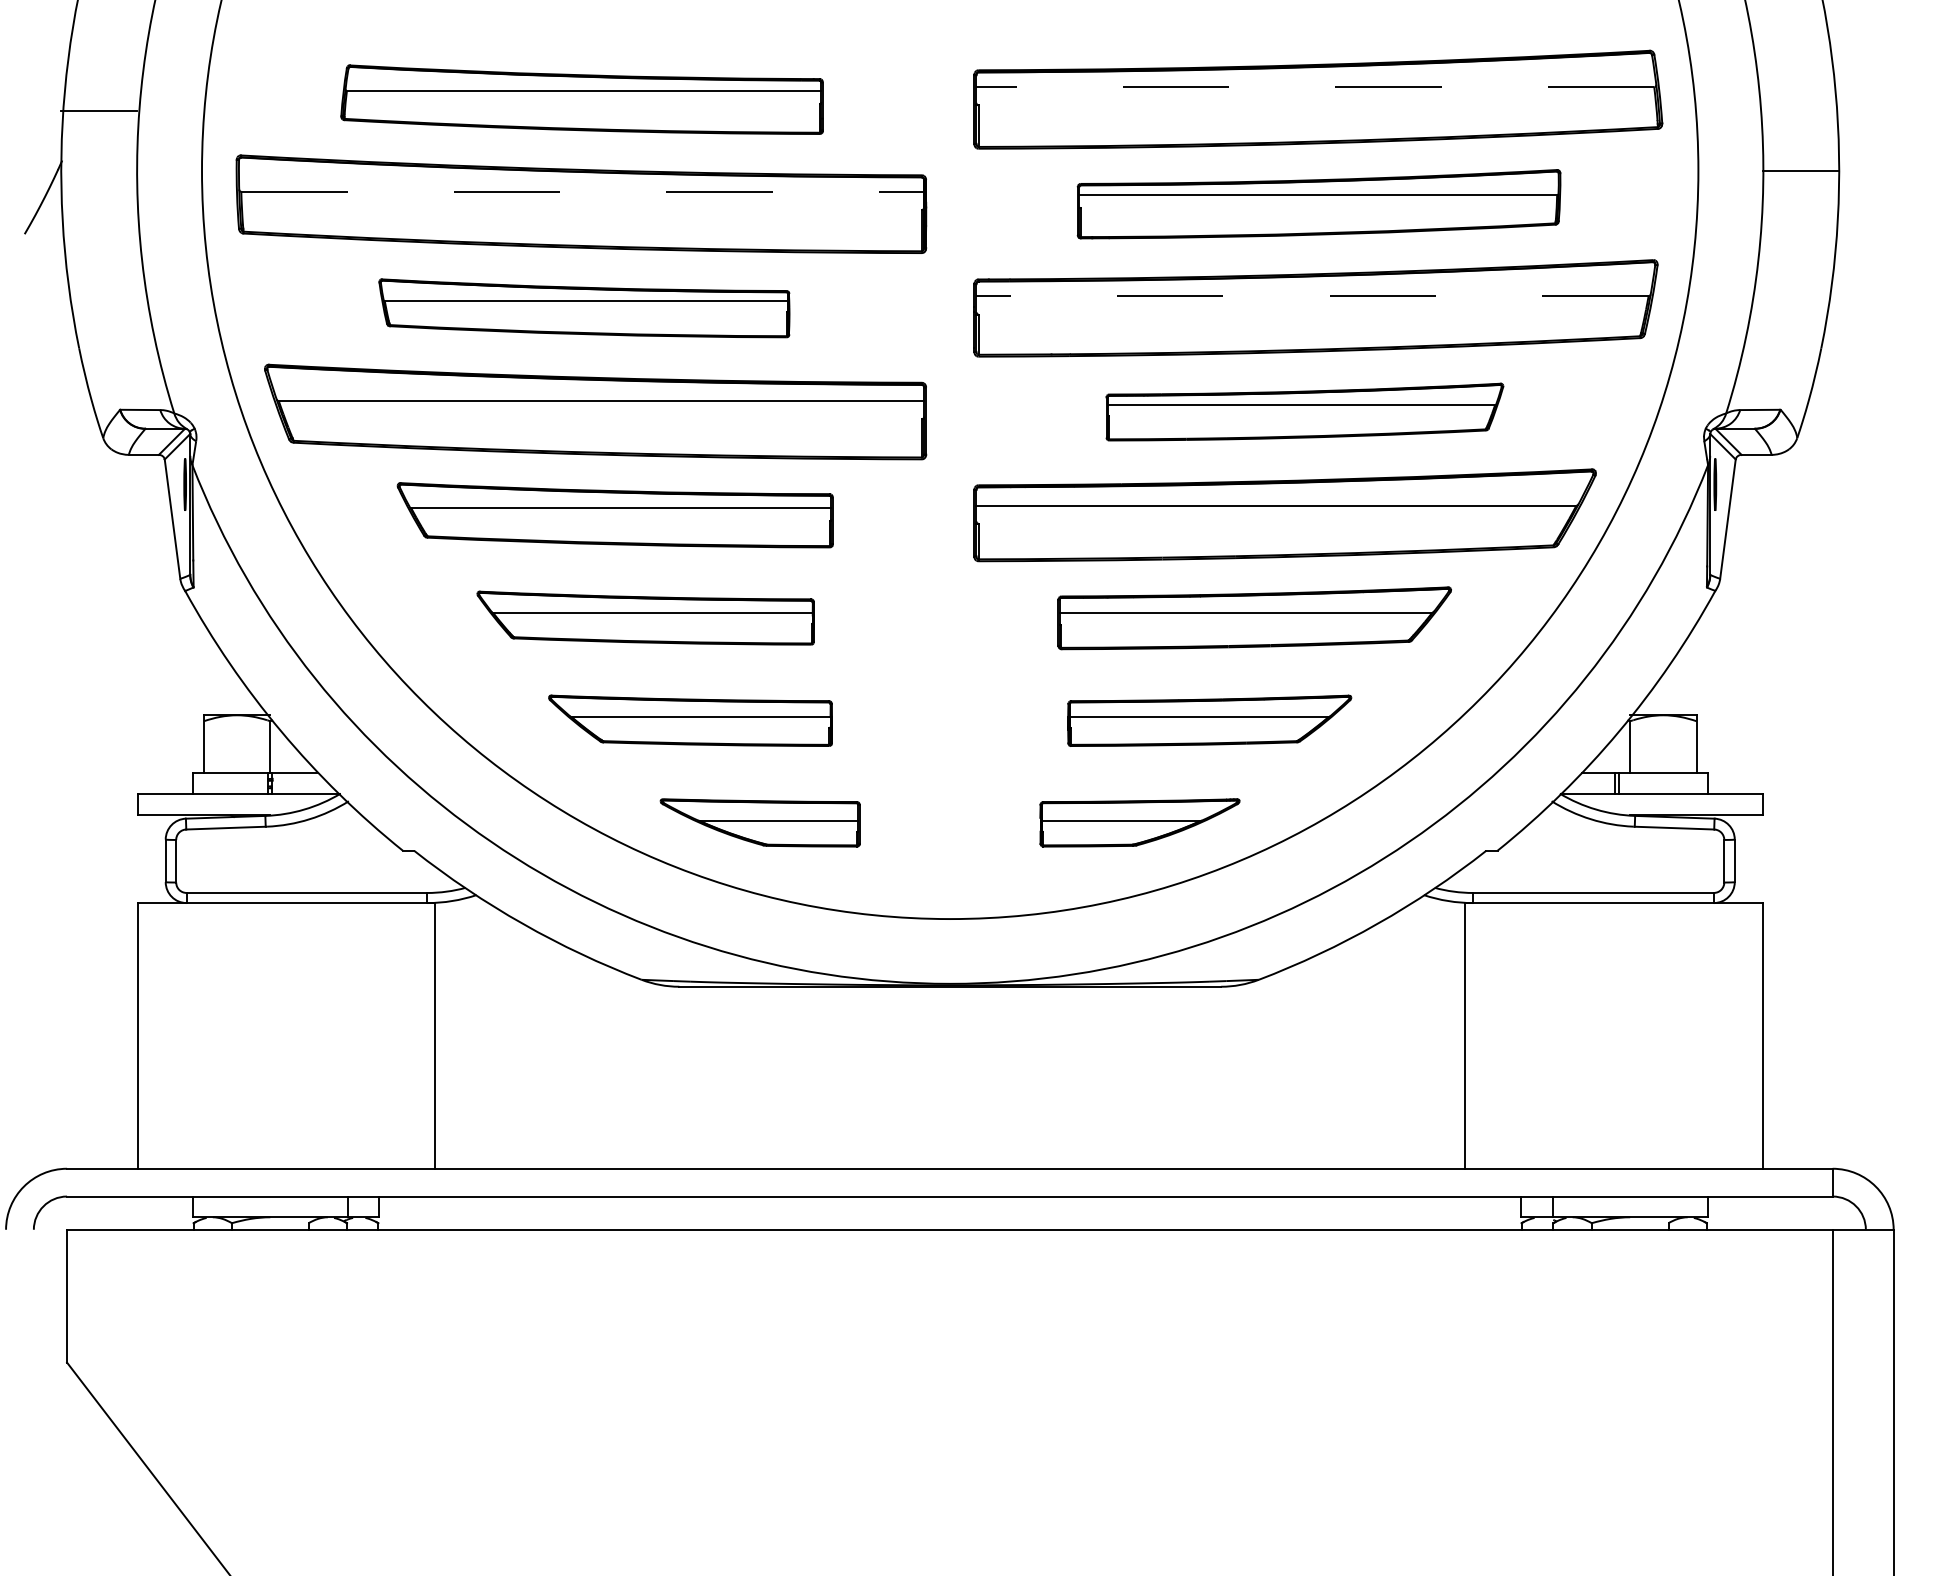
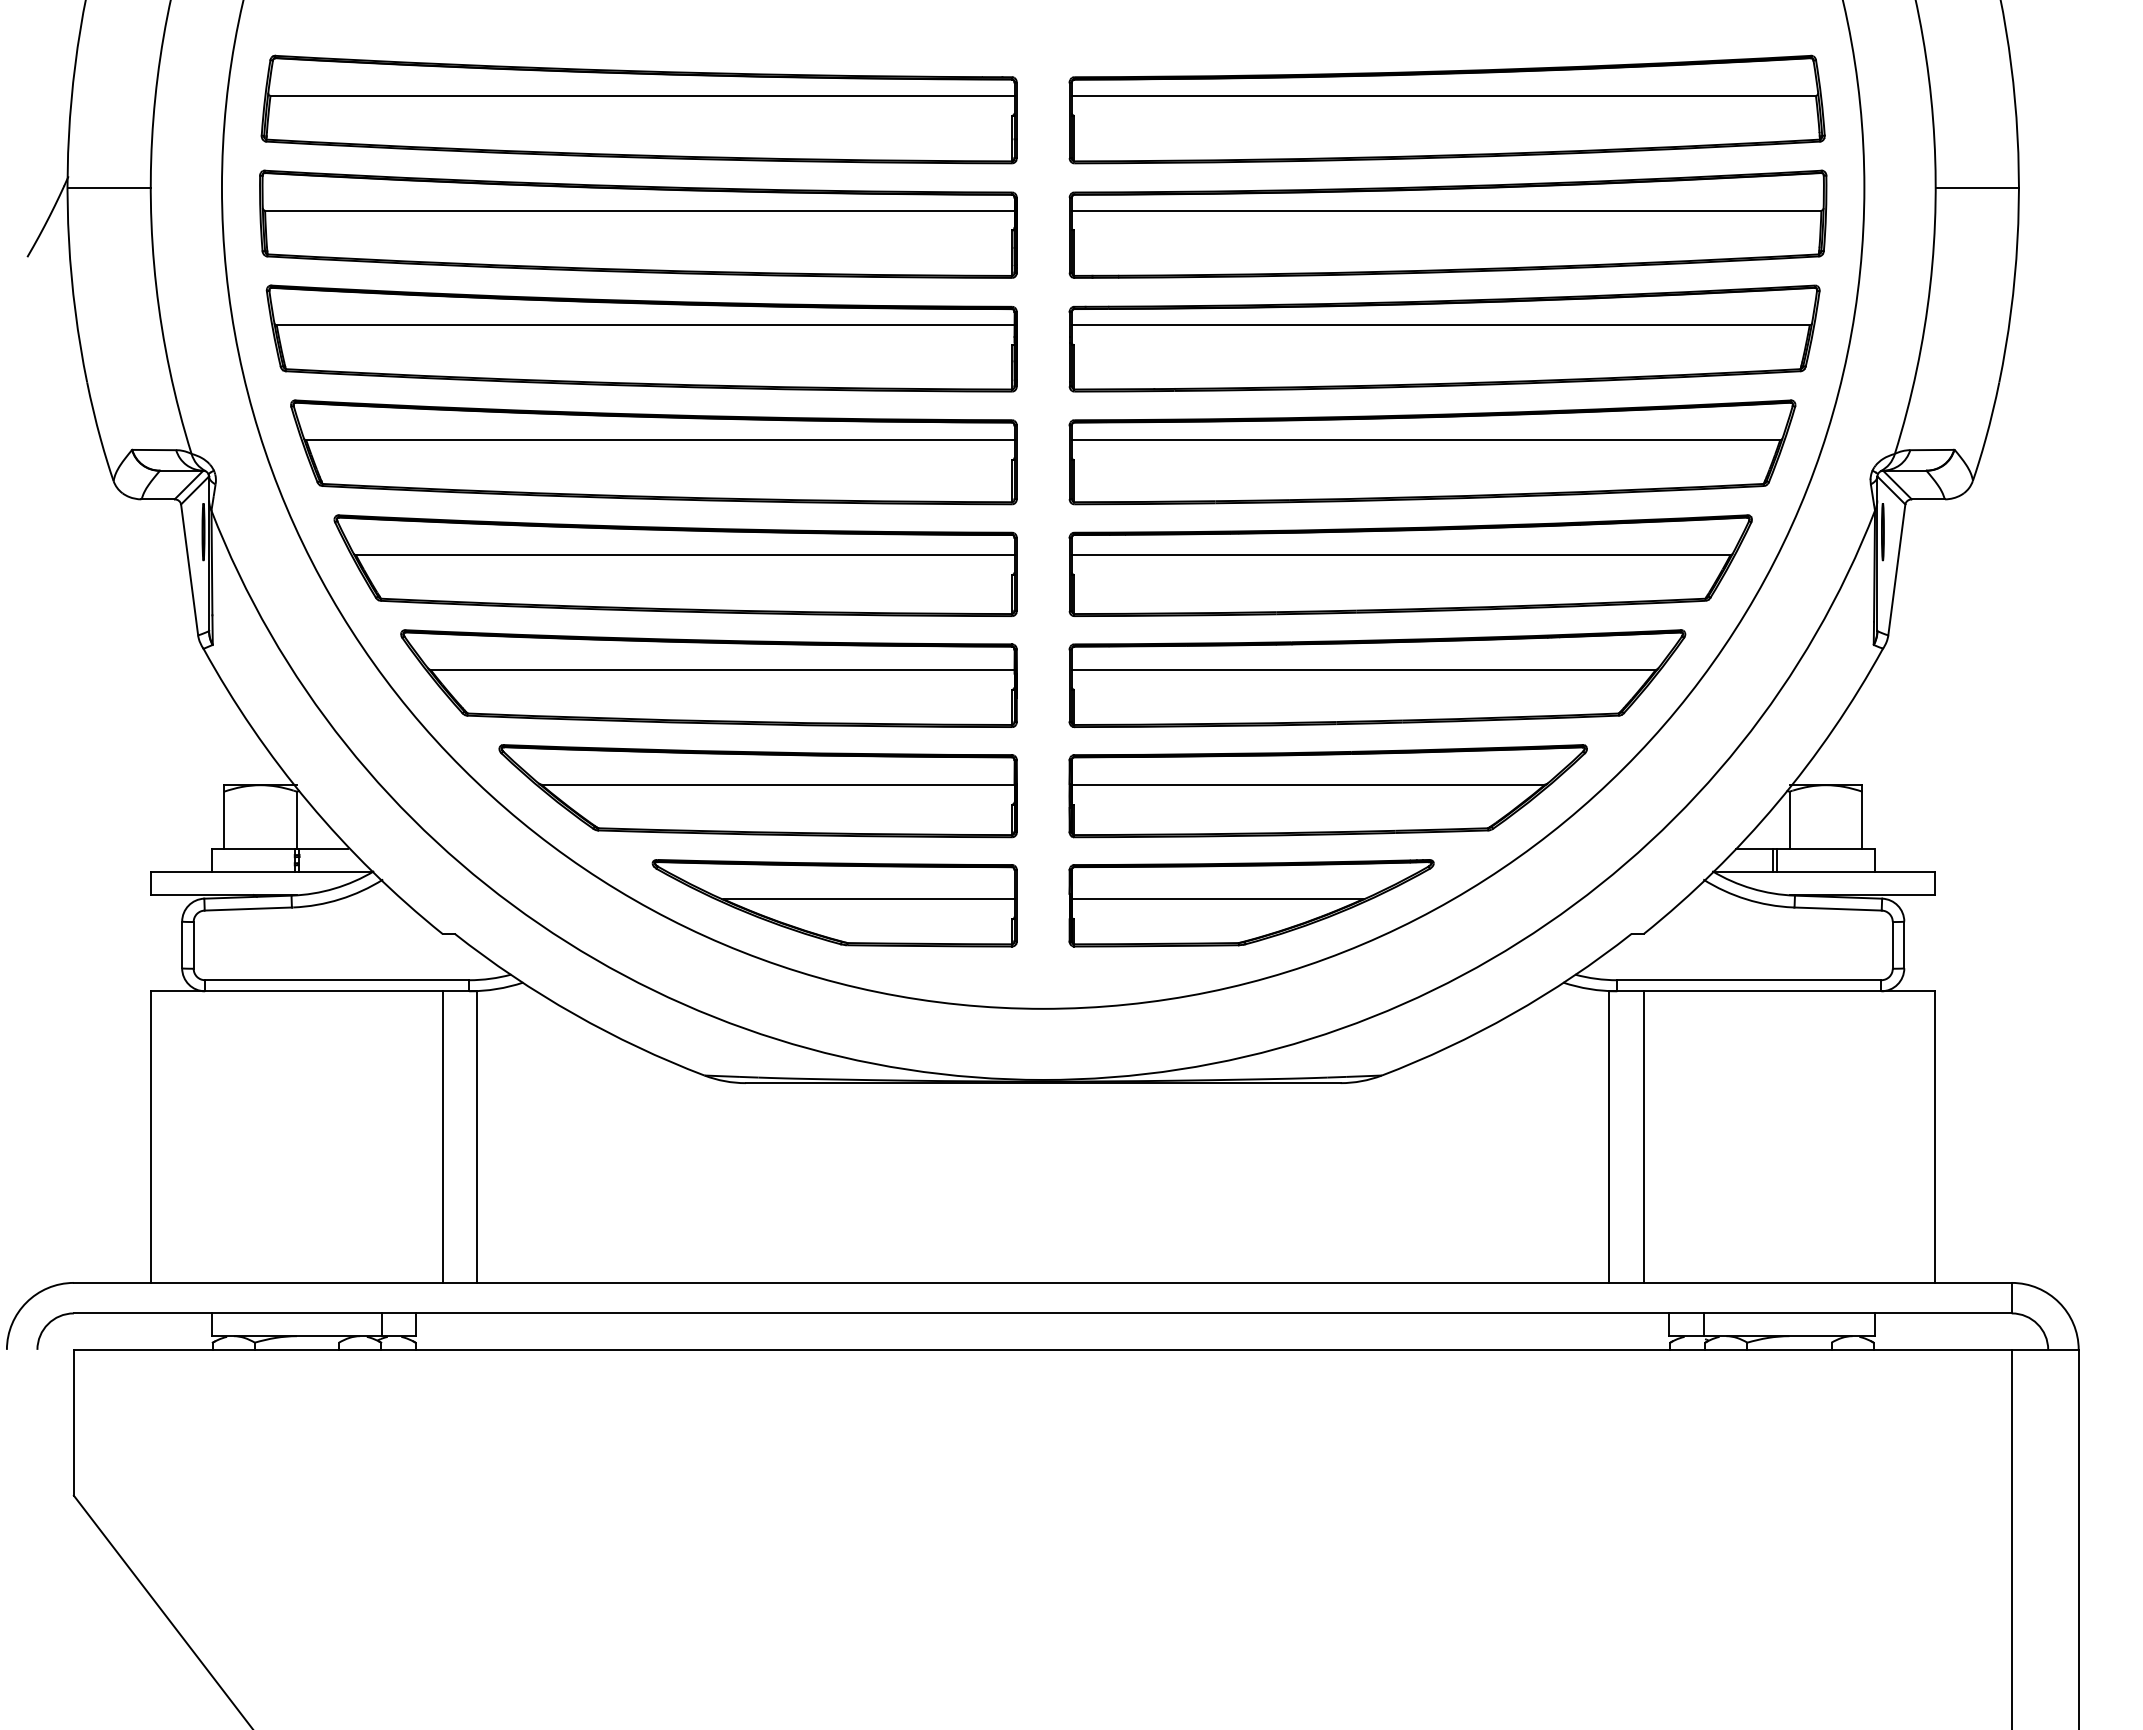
line: (1314, 86) -> (1443, 95), dashed -> solid
part: (581, 99) -> (638, 109), size x1.43
line: (98, 110) -> (108, 187), moved
line: (582, 191) -> (639, 210), dashed -> solid
part: (1318, 203) -> (1447, 223), size x1.43
line: (1312, 296) -> (1440, 325), dashed -> solid
part: (584, 308) -> (641, 338), size x1.67
part: (1304, 412) -> (1432, 452), size x1.67
part: (615, 515) -> (675, 565), size x1.43
part: (645, 618) -> (708, 678), size x1.67
part: (1254, 618) -> (1377, 678), size x1.43
part: (689, 721) -> (757, 791), size x1.67
part: (1209, 721) -> (1327, 791), size x1.67
part: (760, 823) -> (834, 903), size x1.67
part: (1139, 823) -> (1251, 903), size x1.67
line: (402, 1035) -> (442, 1136), added
line: (1497, 1035) -> (1643, 1136), added

